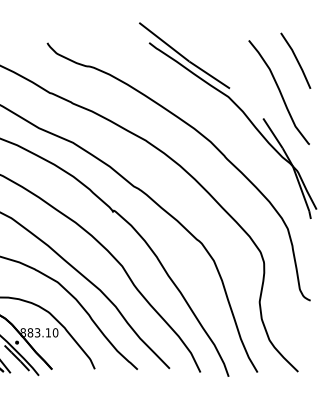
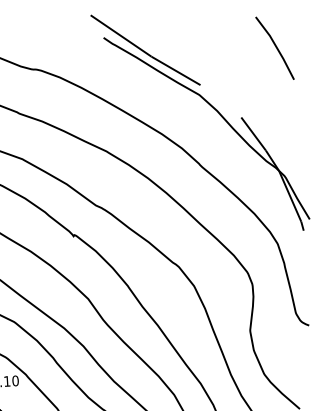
curve: (279, 92) -> (258, 86), removed

